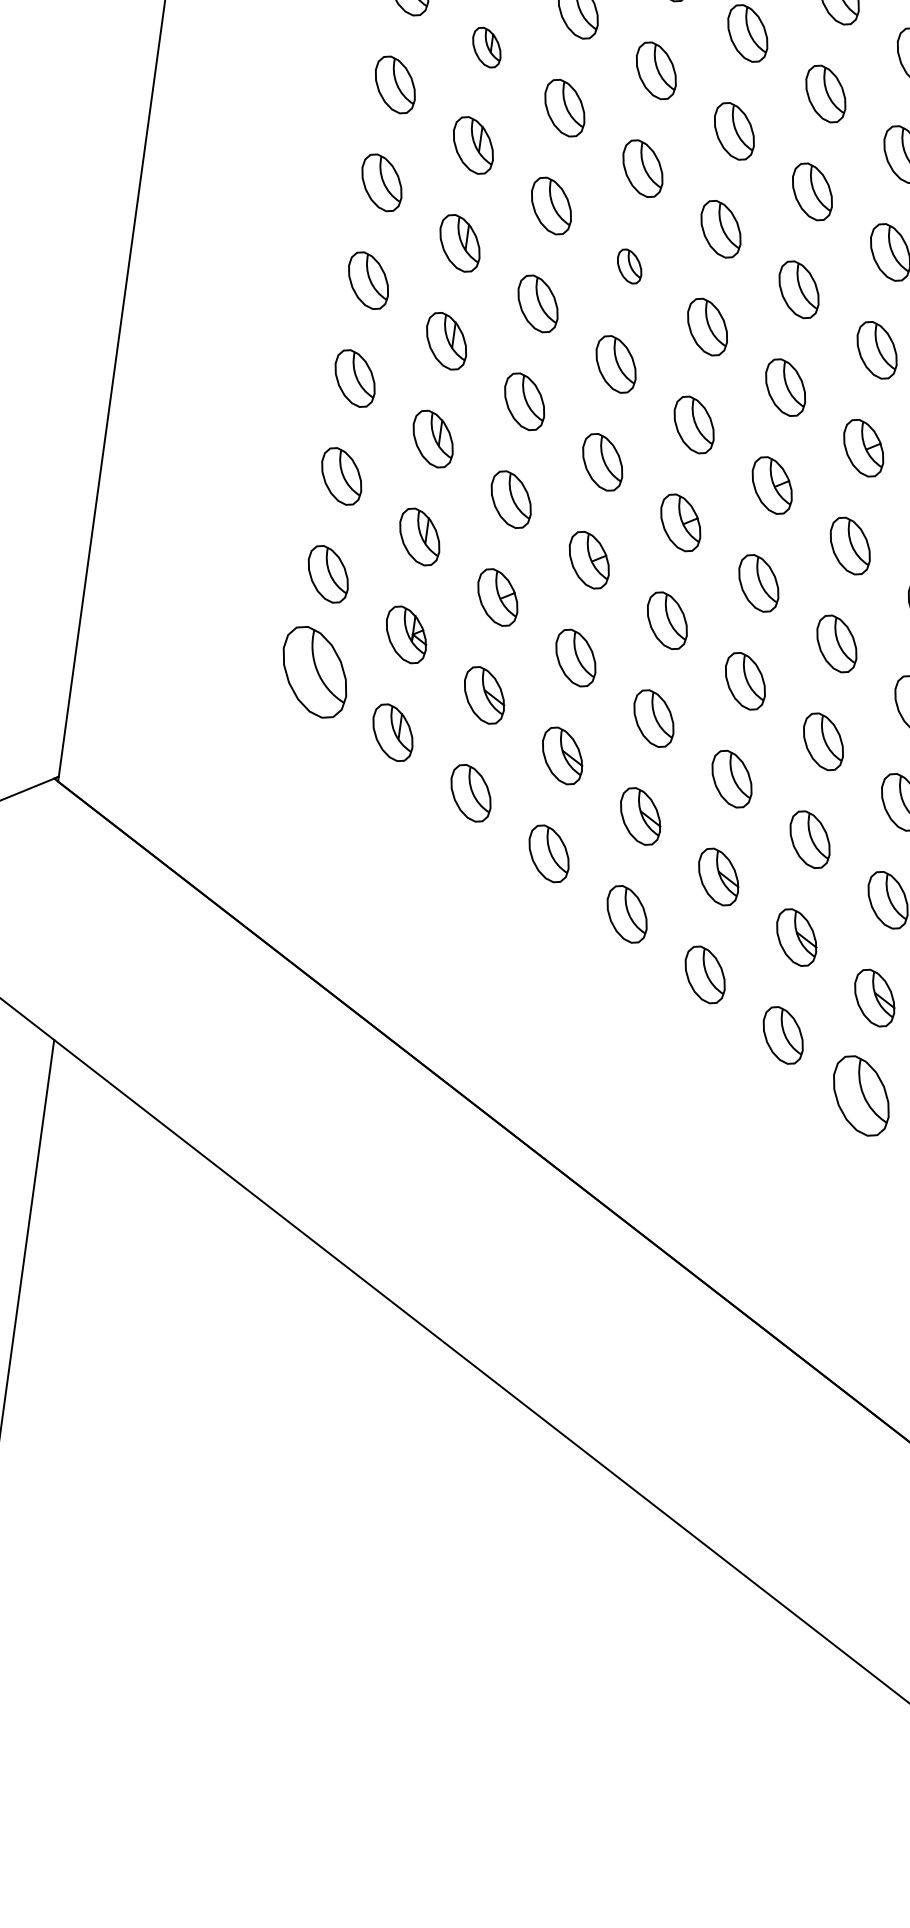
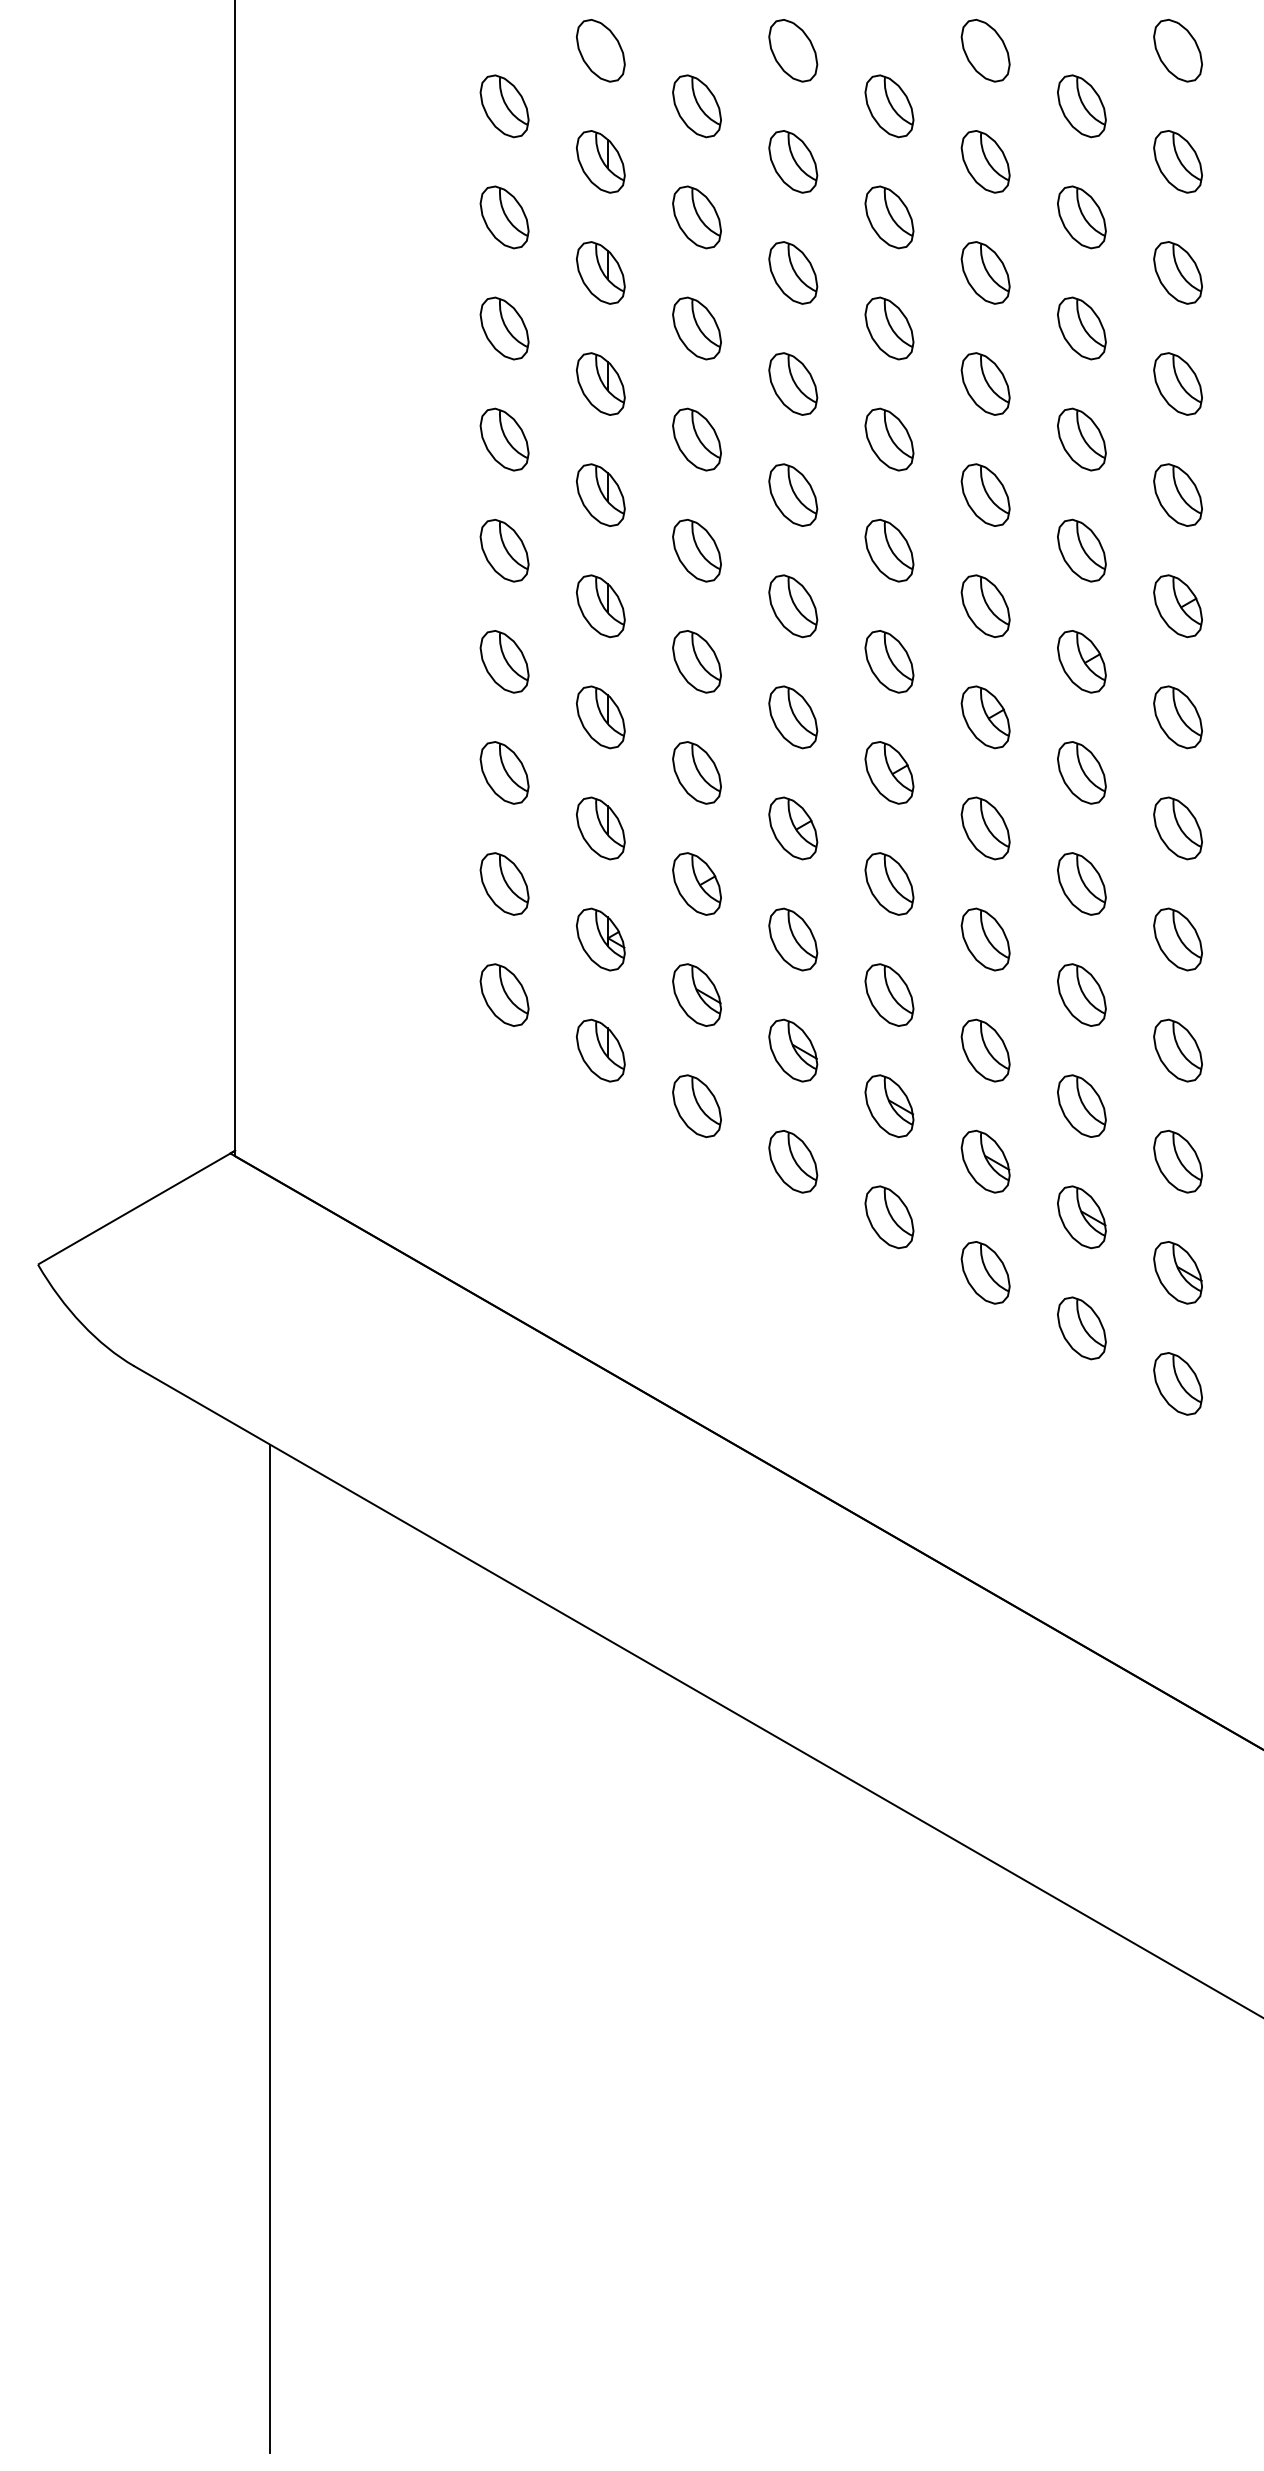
part: (486, 47) -> (600, 272), size x1.43
part: (629, 266) -> (793, 494), size x1.67
part: (314, 671) -> (504, 994), size x0.62
part: (860, 1095) -> (1177, 1383), size x0.71

